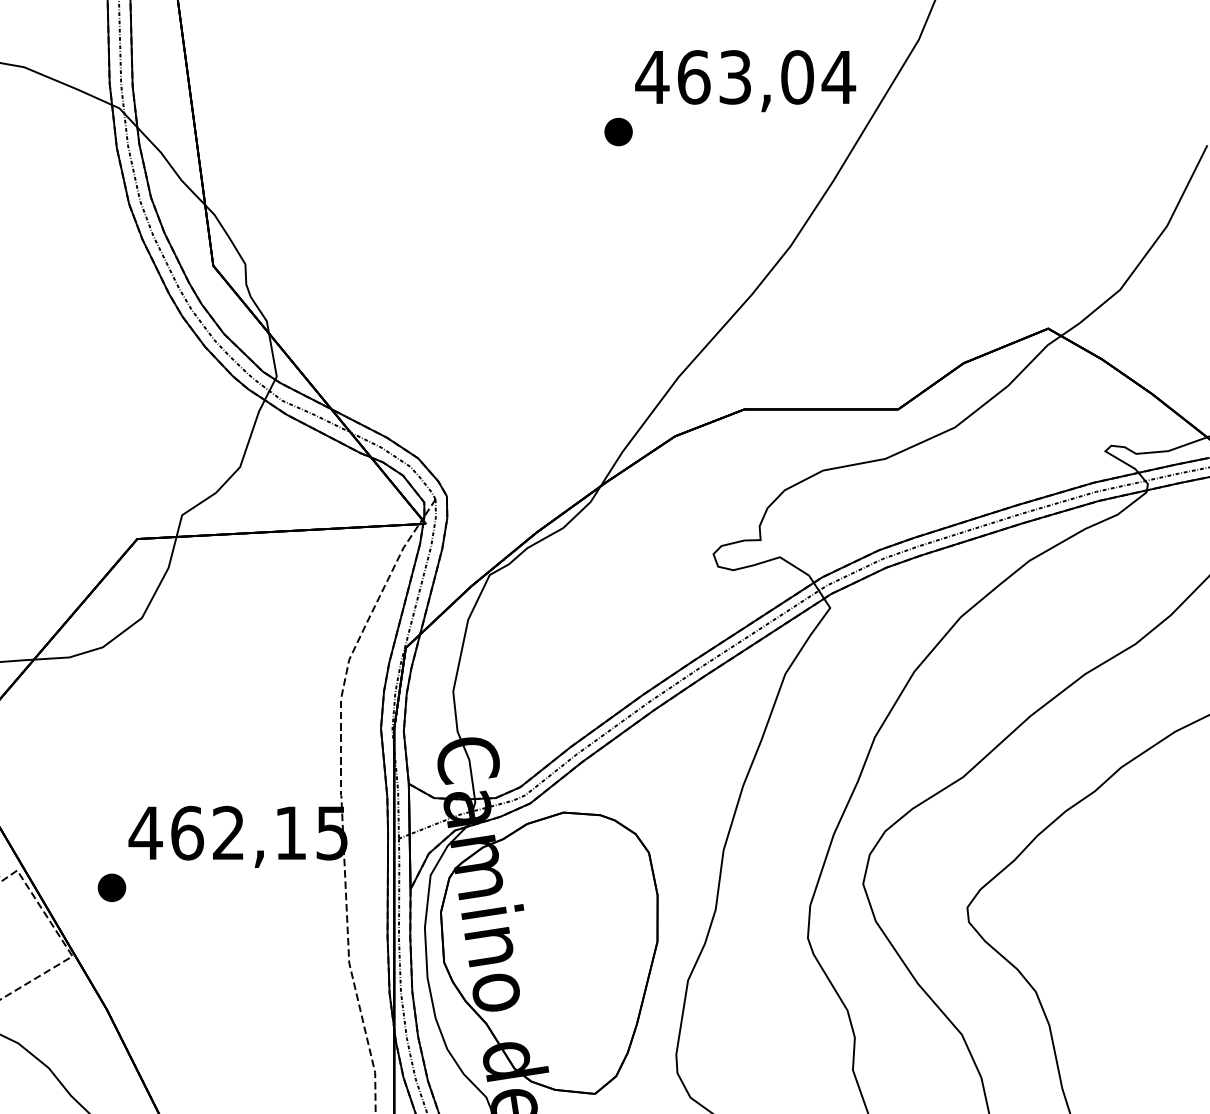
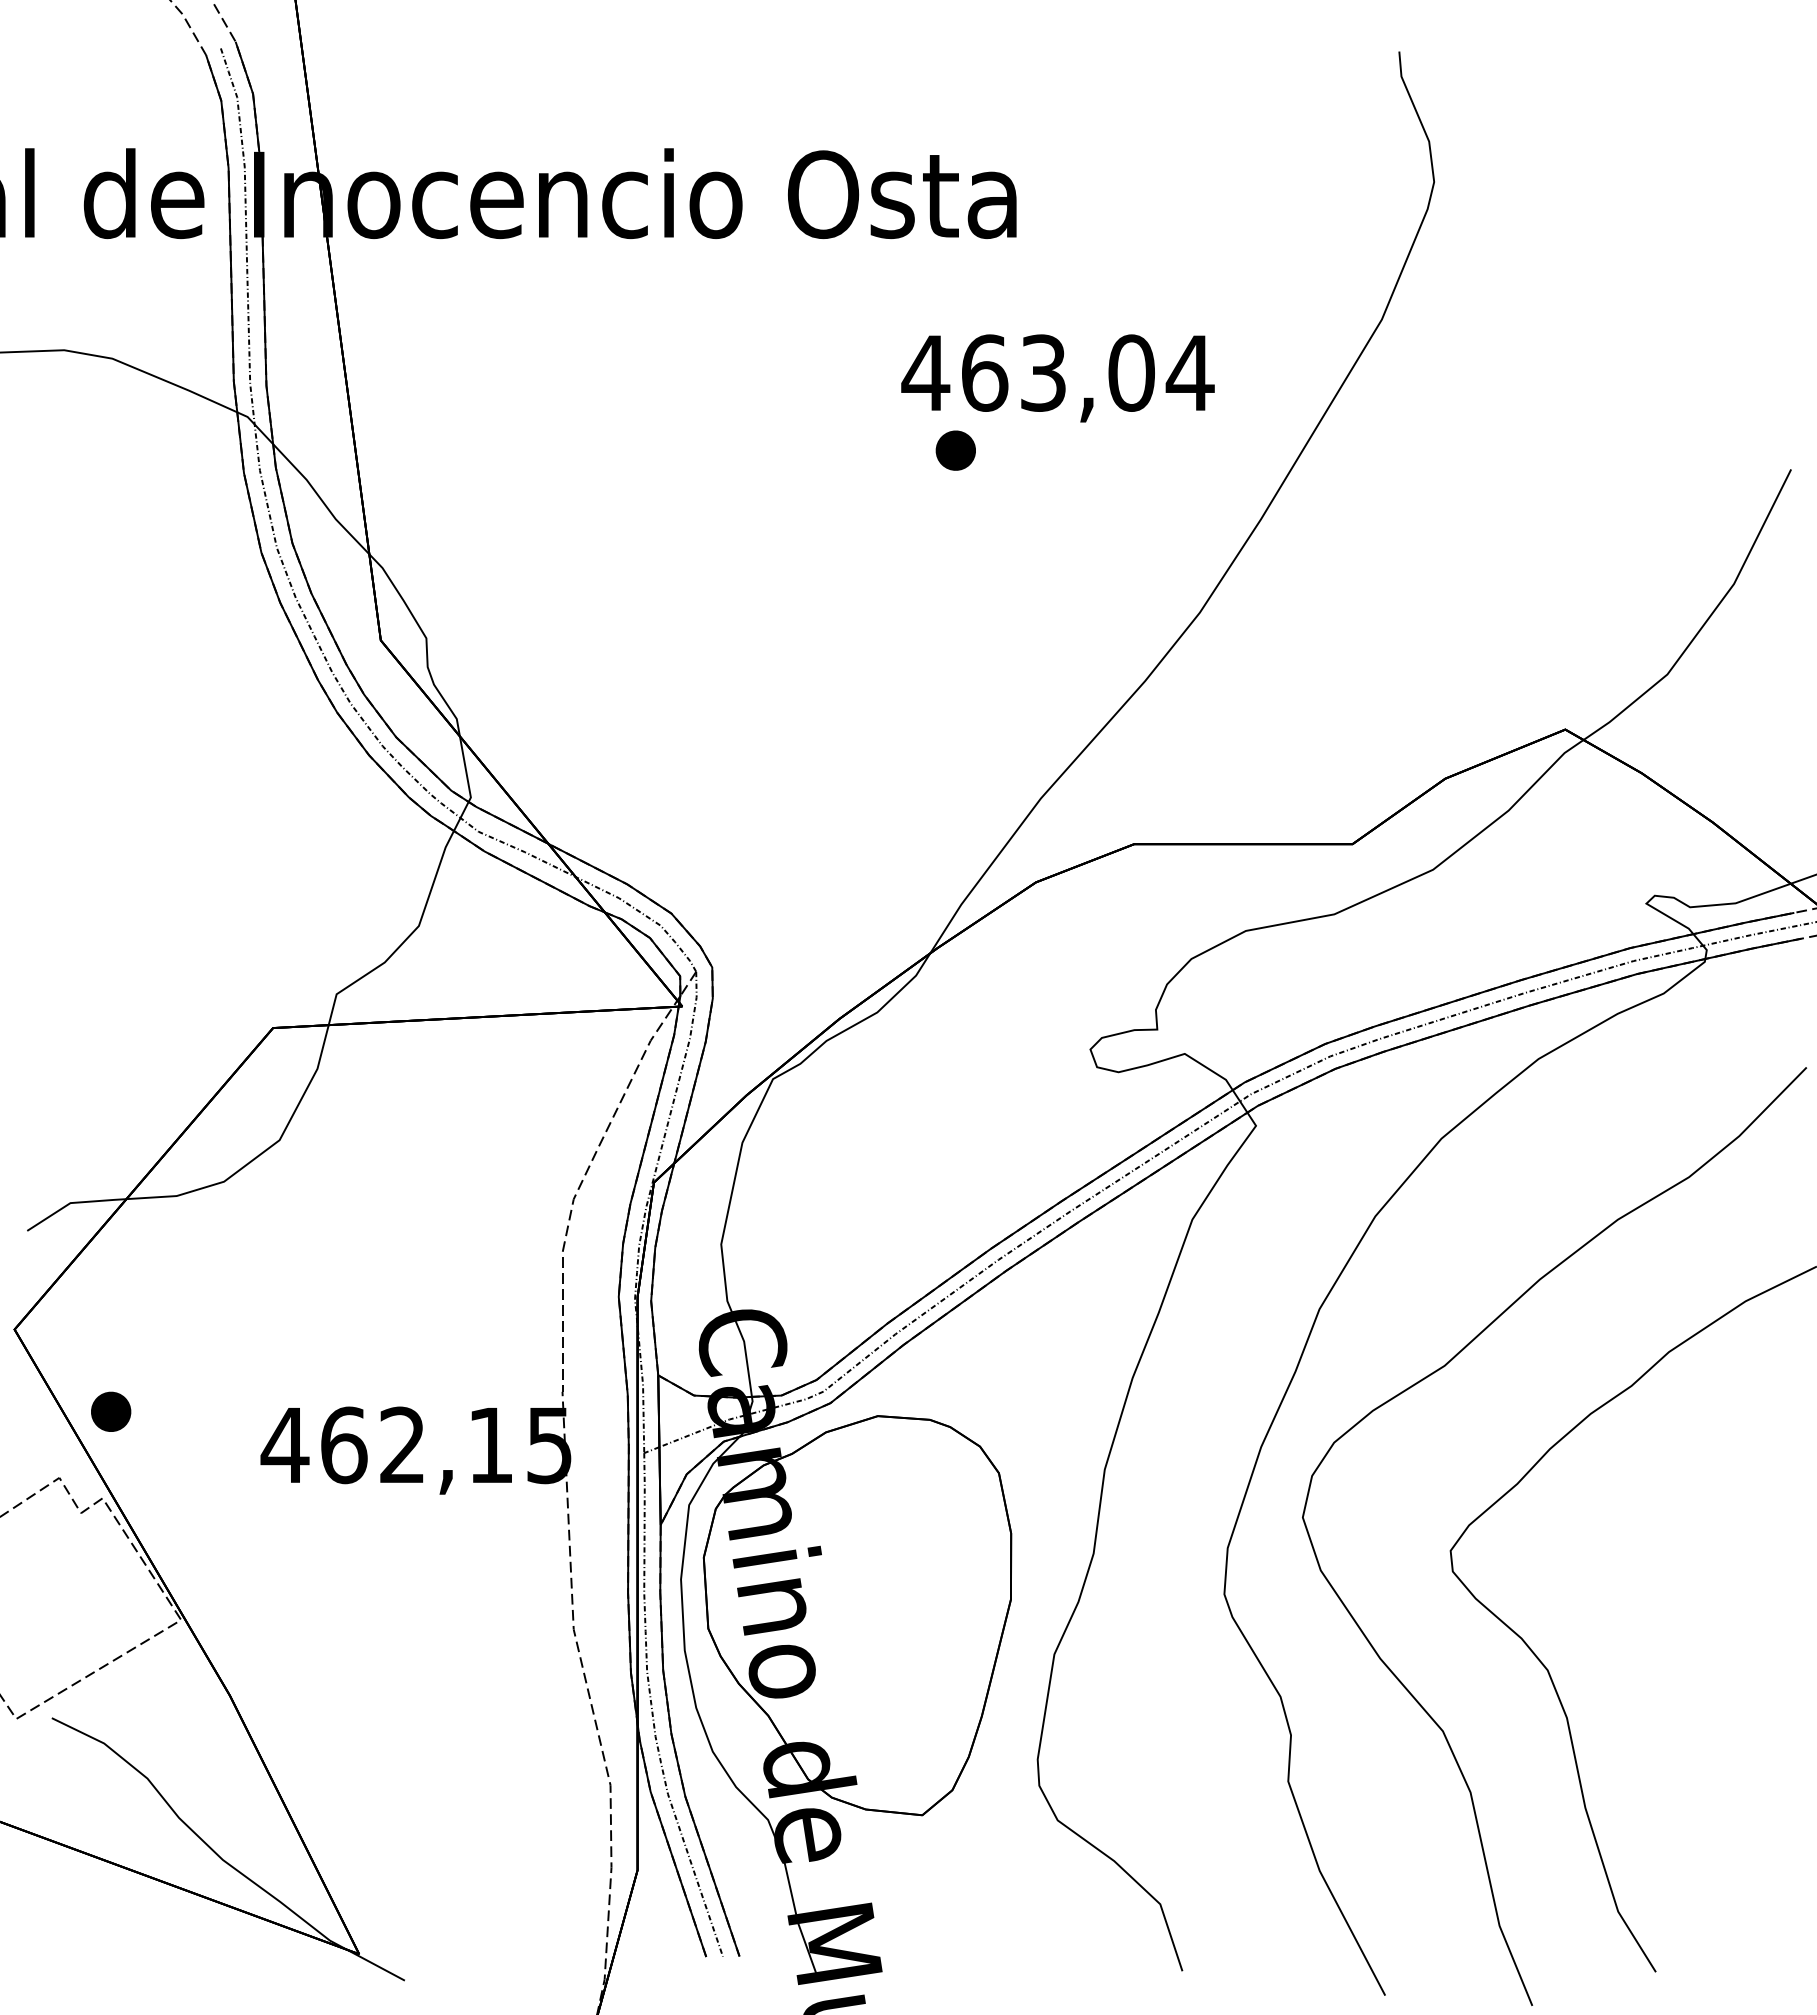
text: (745, 81) -> (1057, 378), moved
part: (112, 887) -> (111, 1411), moved

